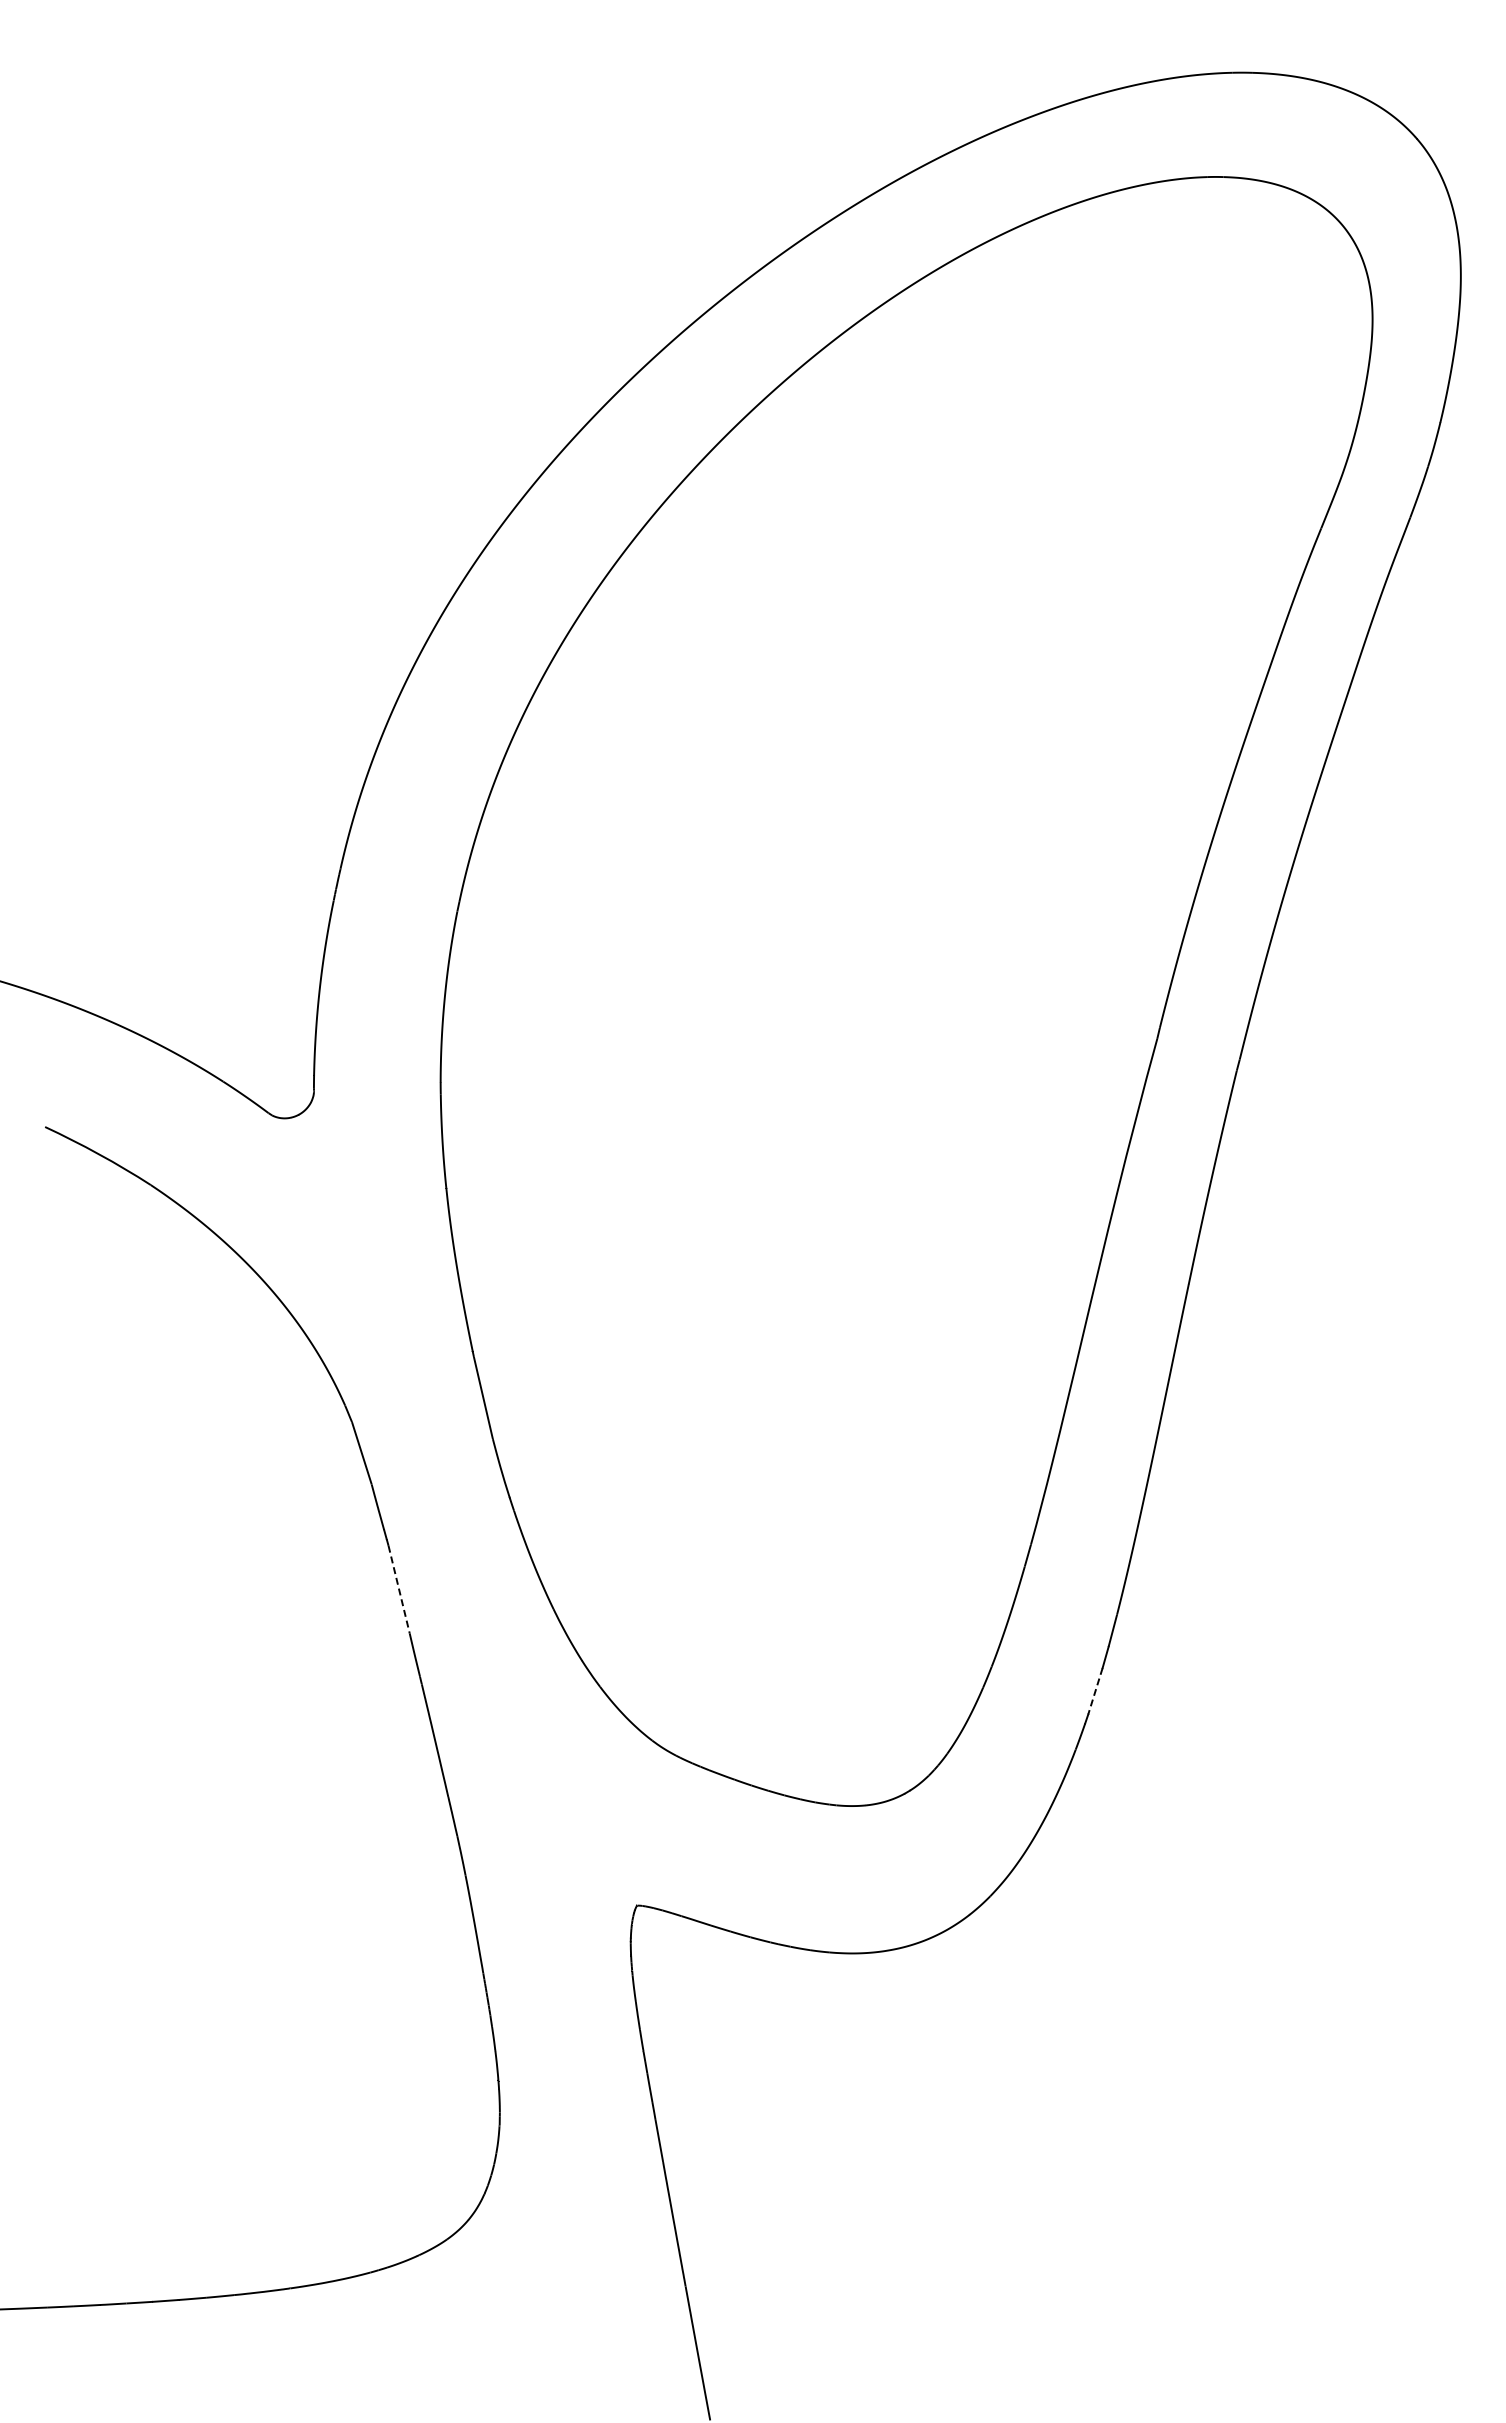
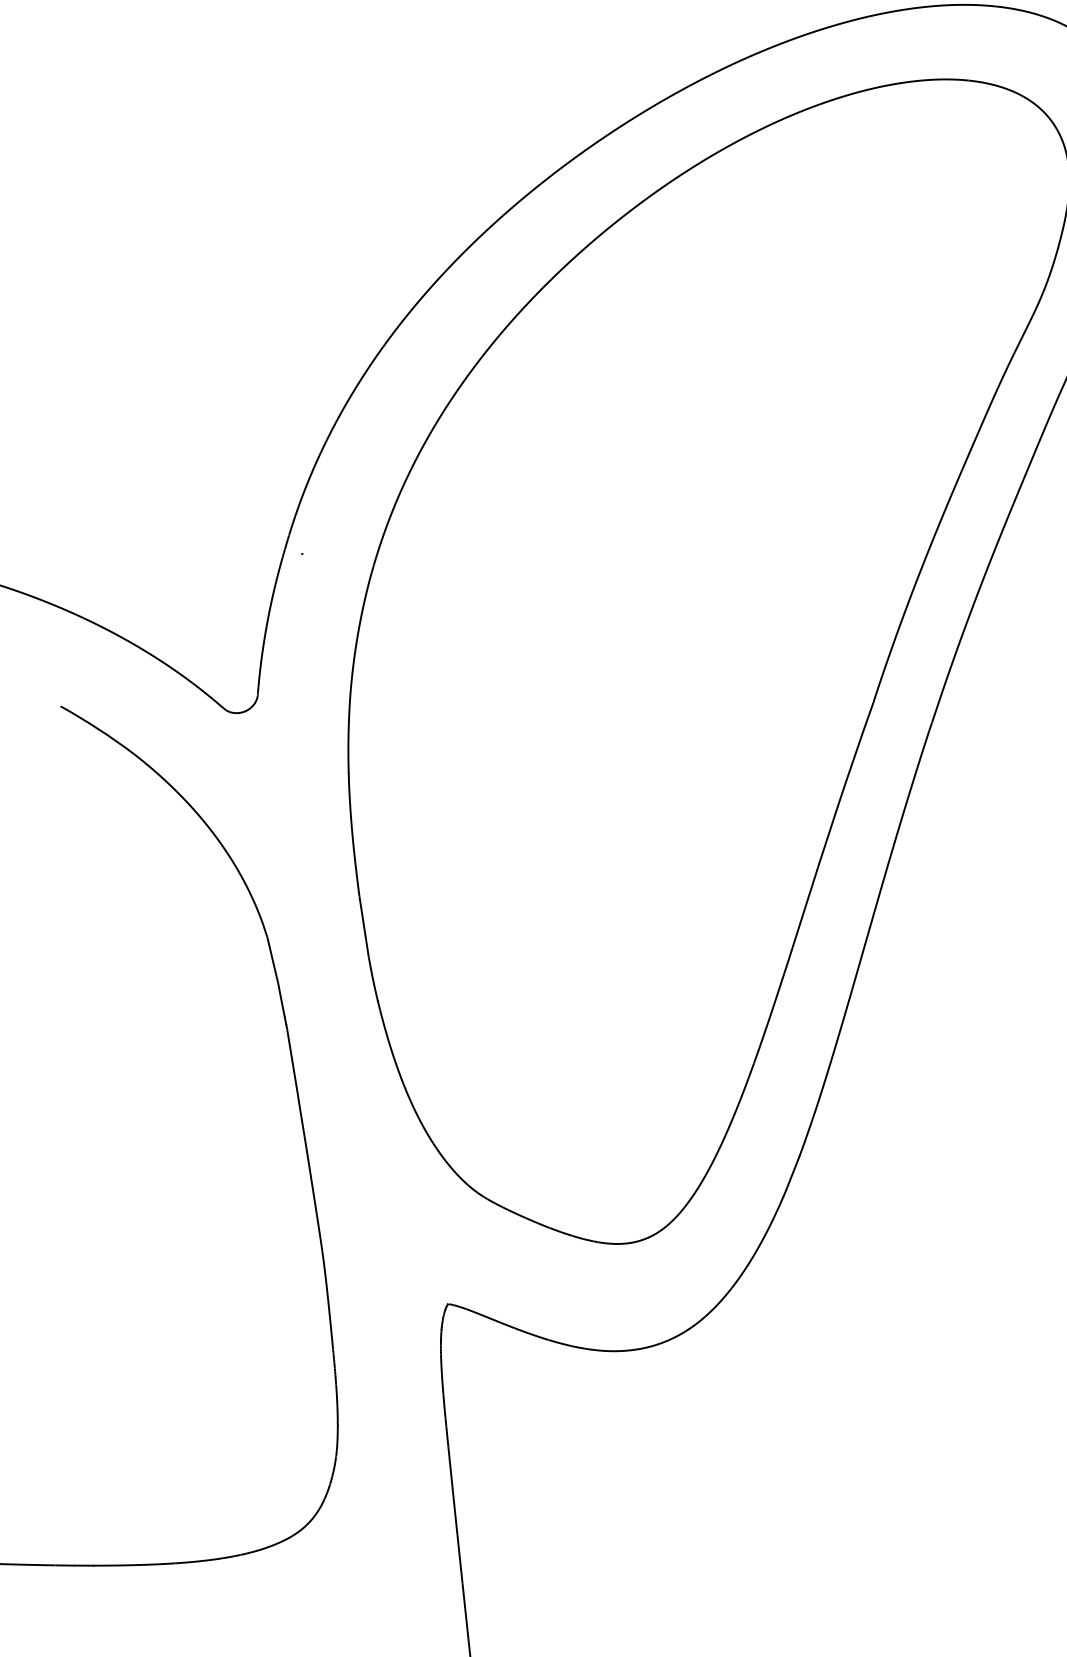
line: (399, 1590) -> (292, 1062), dashed -> solid
line: (1095, 1691) -> (792, 1173), dashed -> solid

